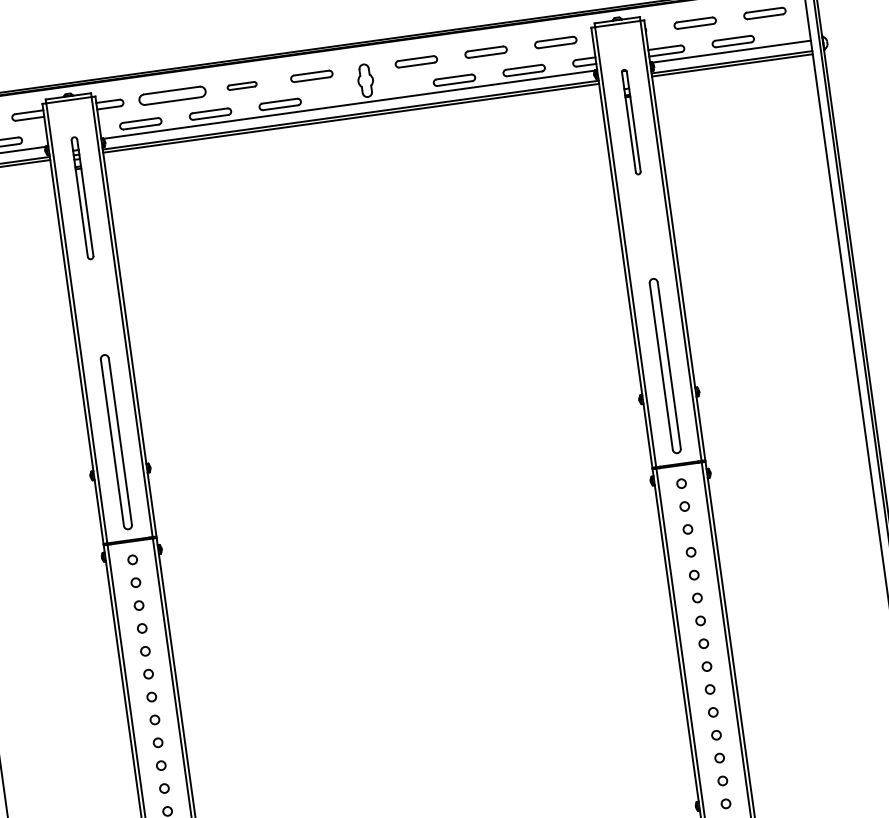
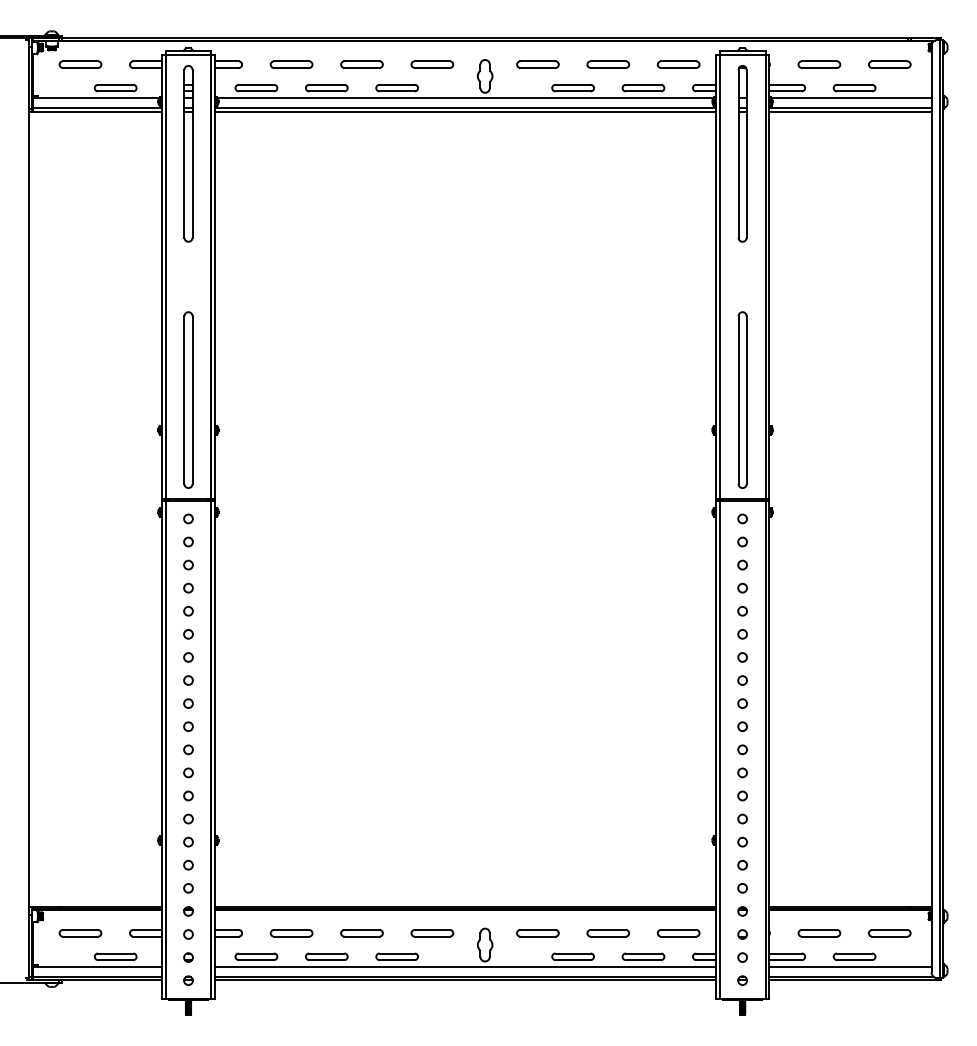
part: (241, 85) -> (361, 64), size x1.43
part: (172, 95) -> (291, 64), size x0.62
part: (631, 121) -> (742, 153), size x1.67
part: (82, 197) -> (188, 153), size x1.43

